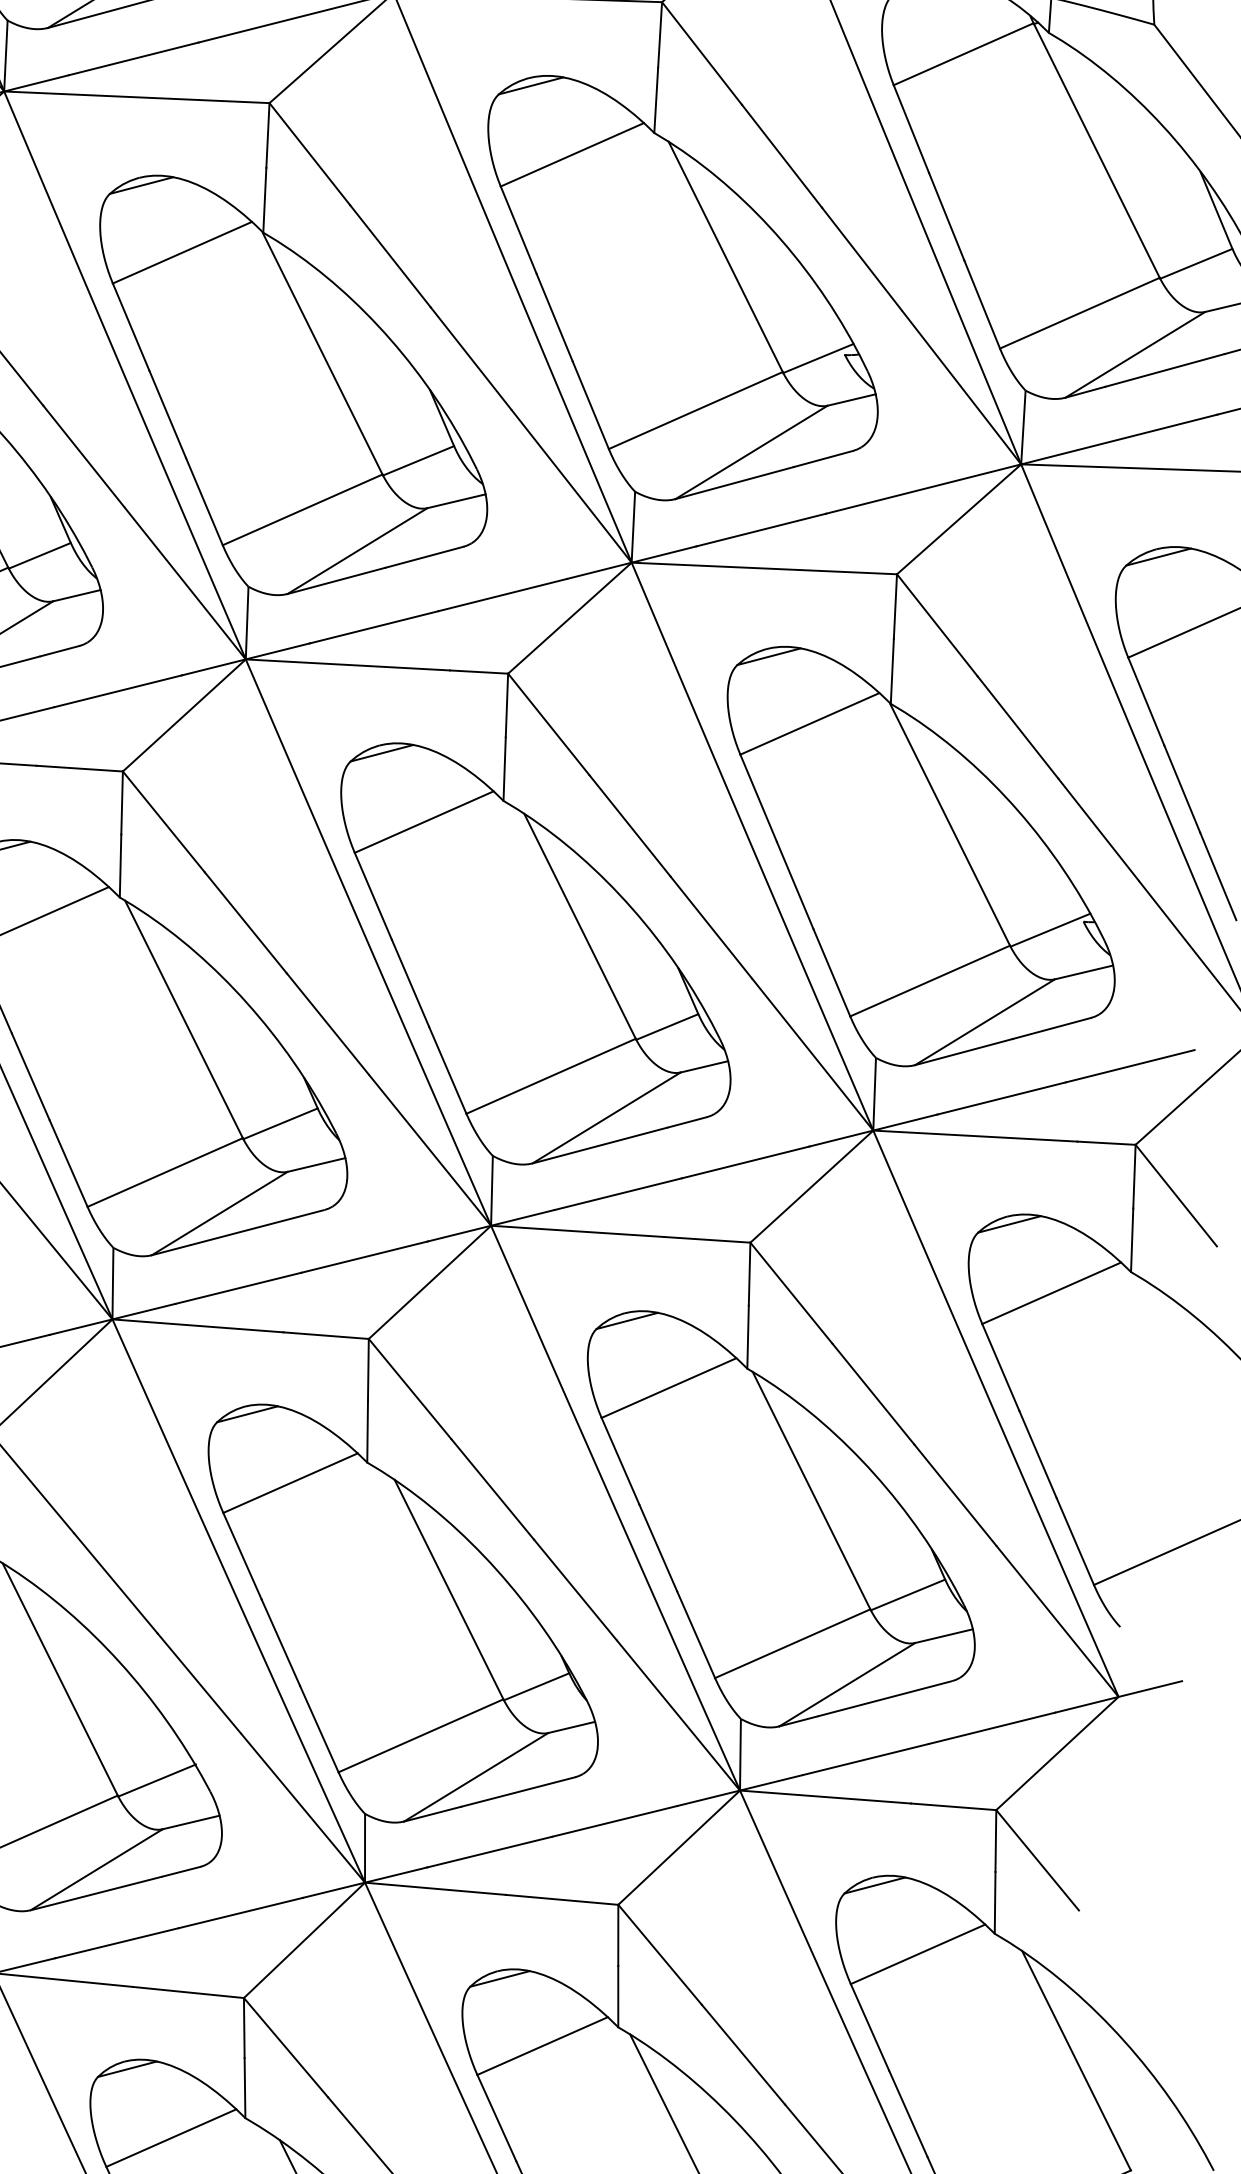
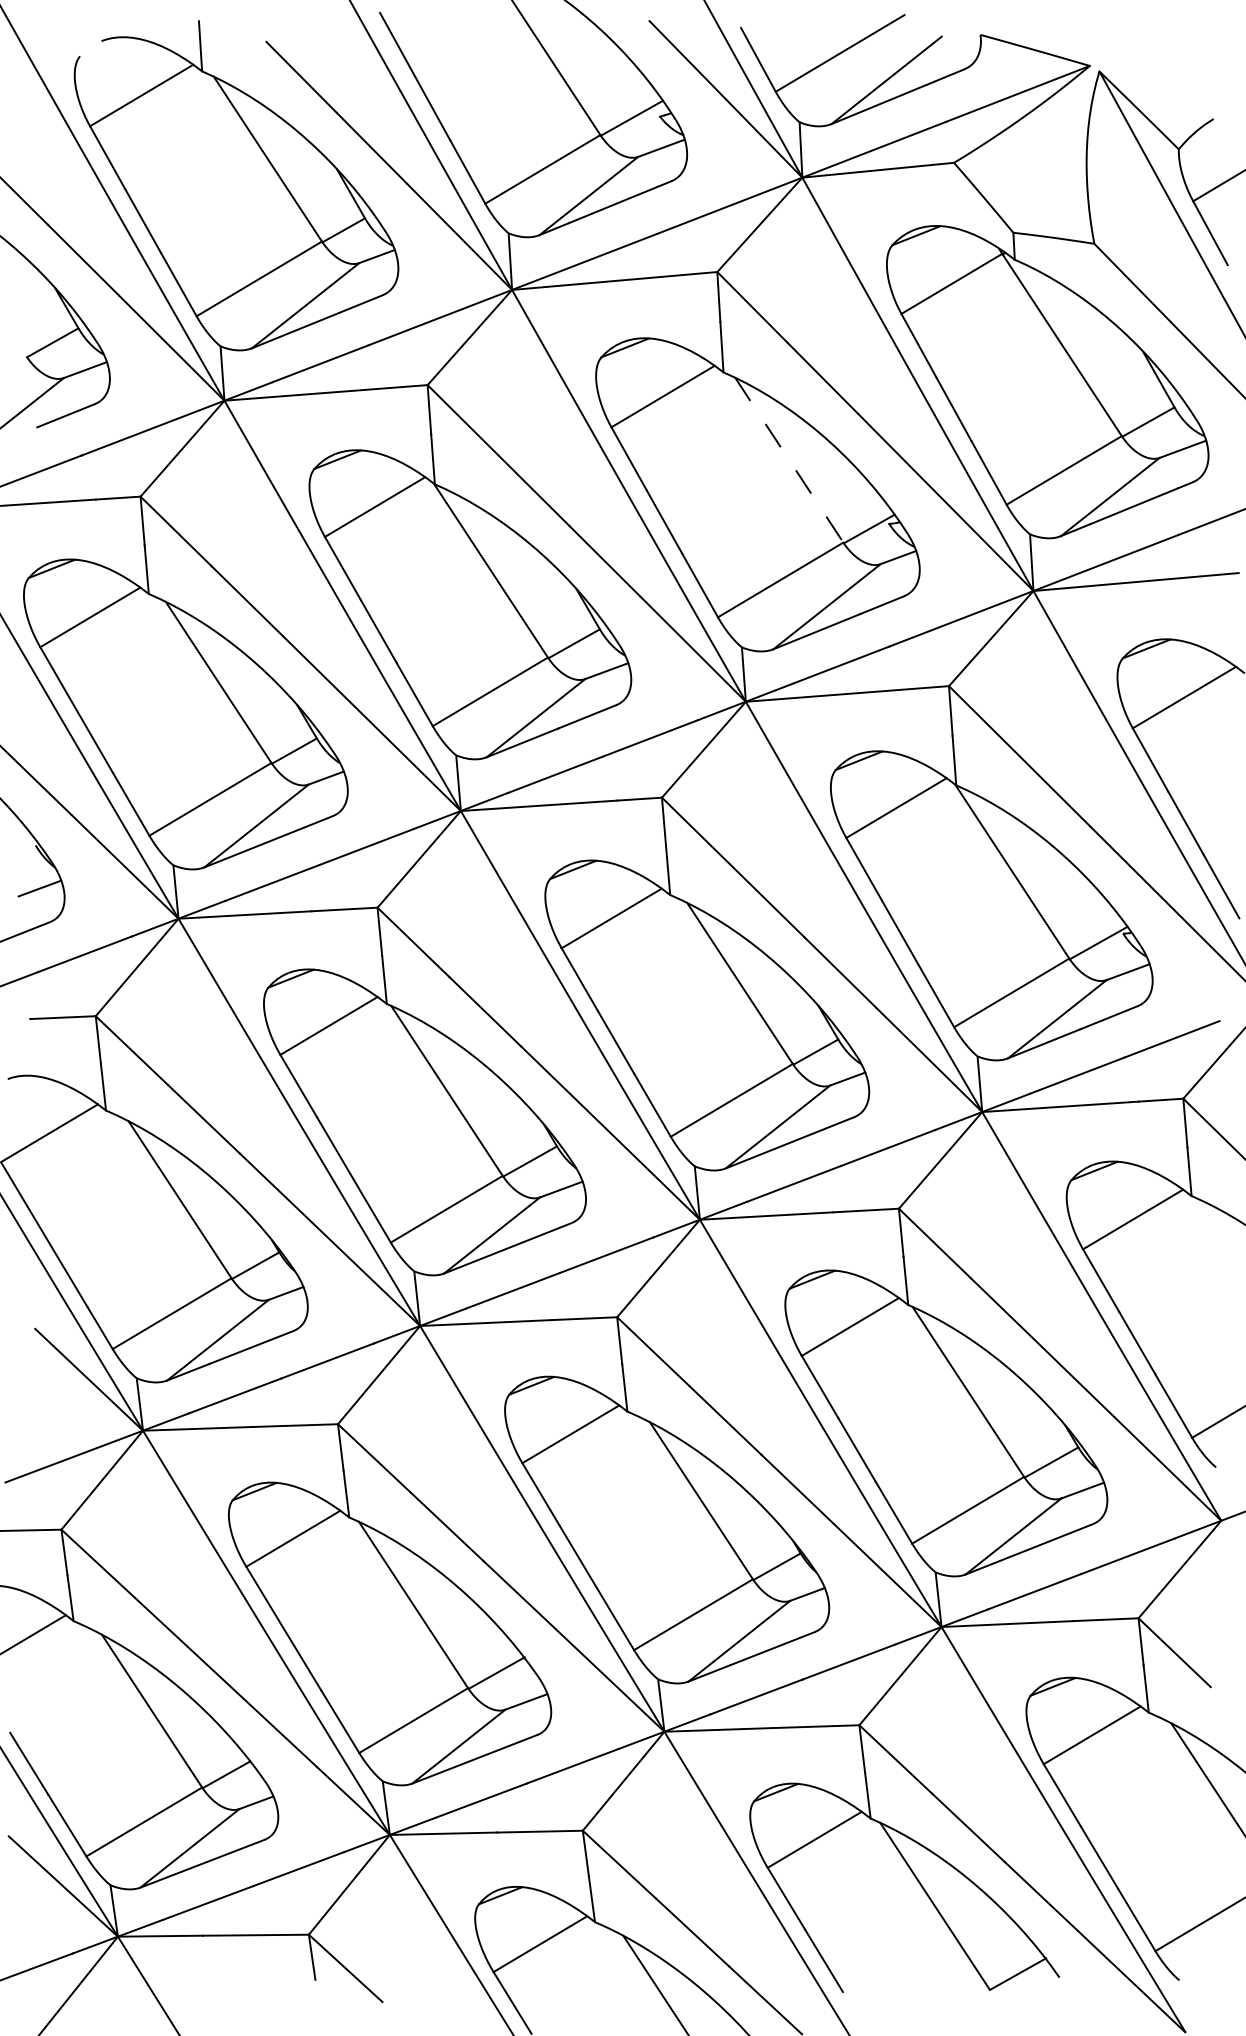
line: (725, 257) -> (789, 460), solid -> dashed

